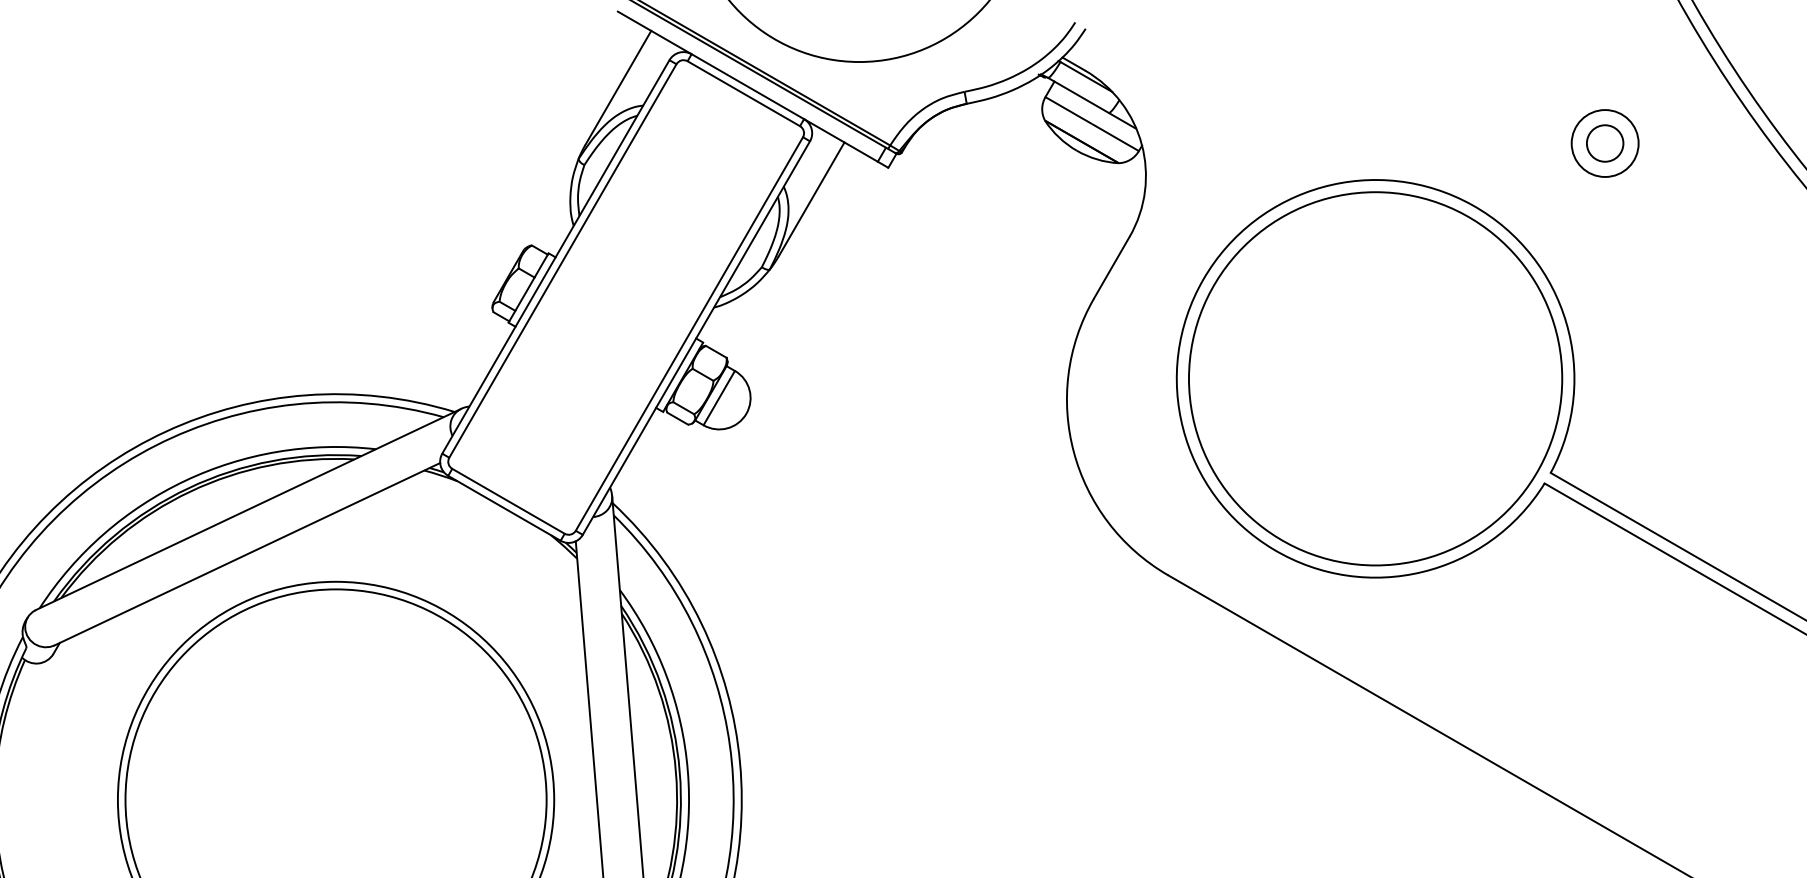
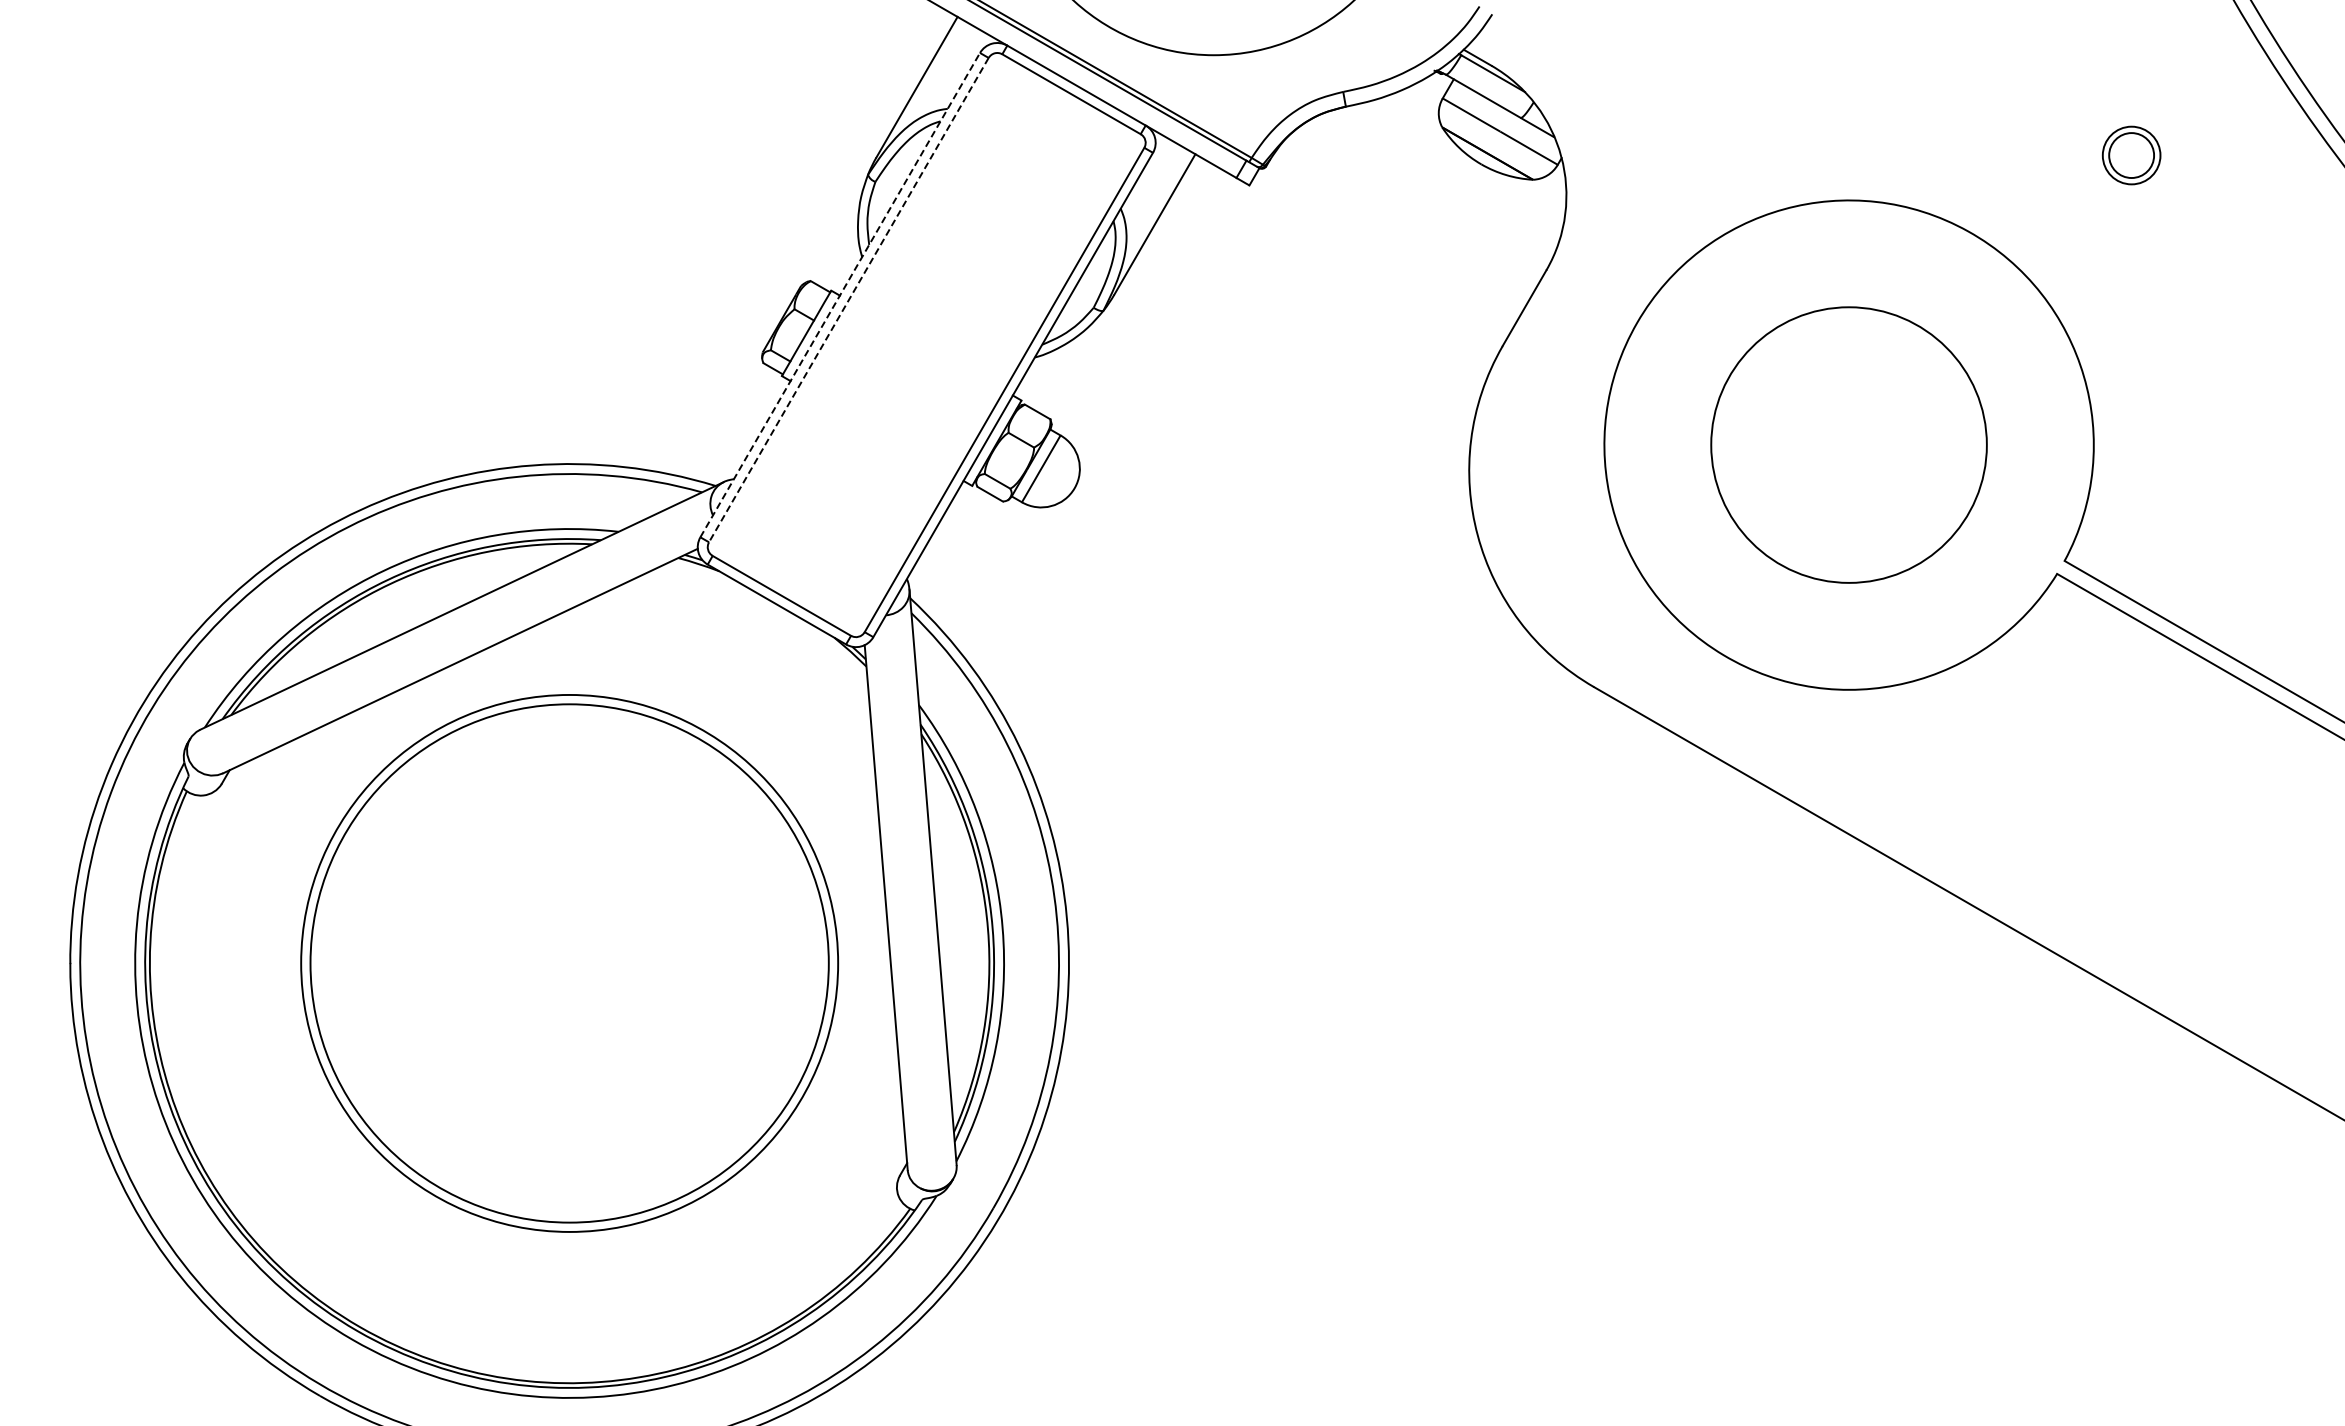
circle: (1605, 143) -> (2131, 155), size x0.7
line: (556, 257) -> (840, 295), solid -> dashed
line: (562, 261) -> (848, 300), solid -> dashed
circle: (1375, 378) -> (1848, 444), size x0.6

